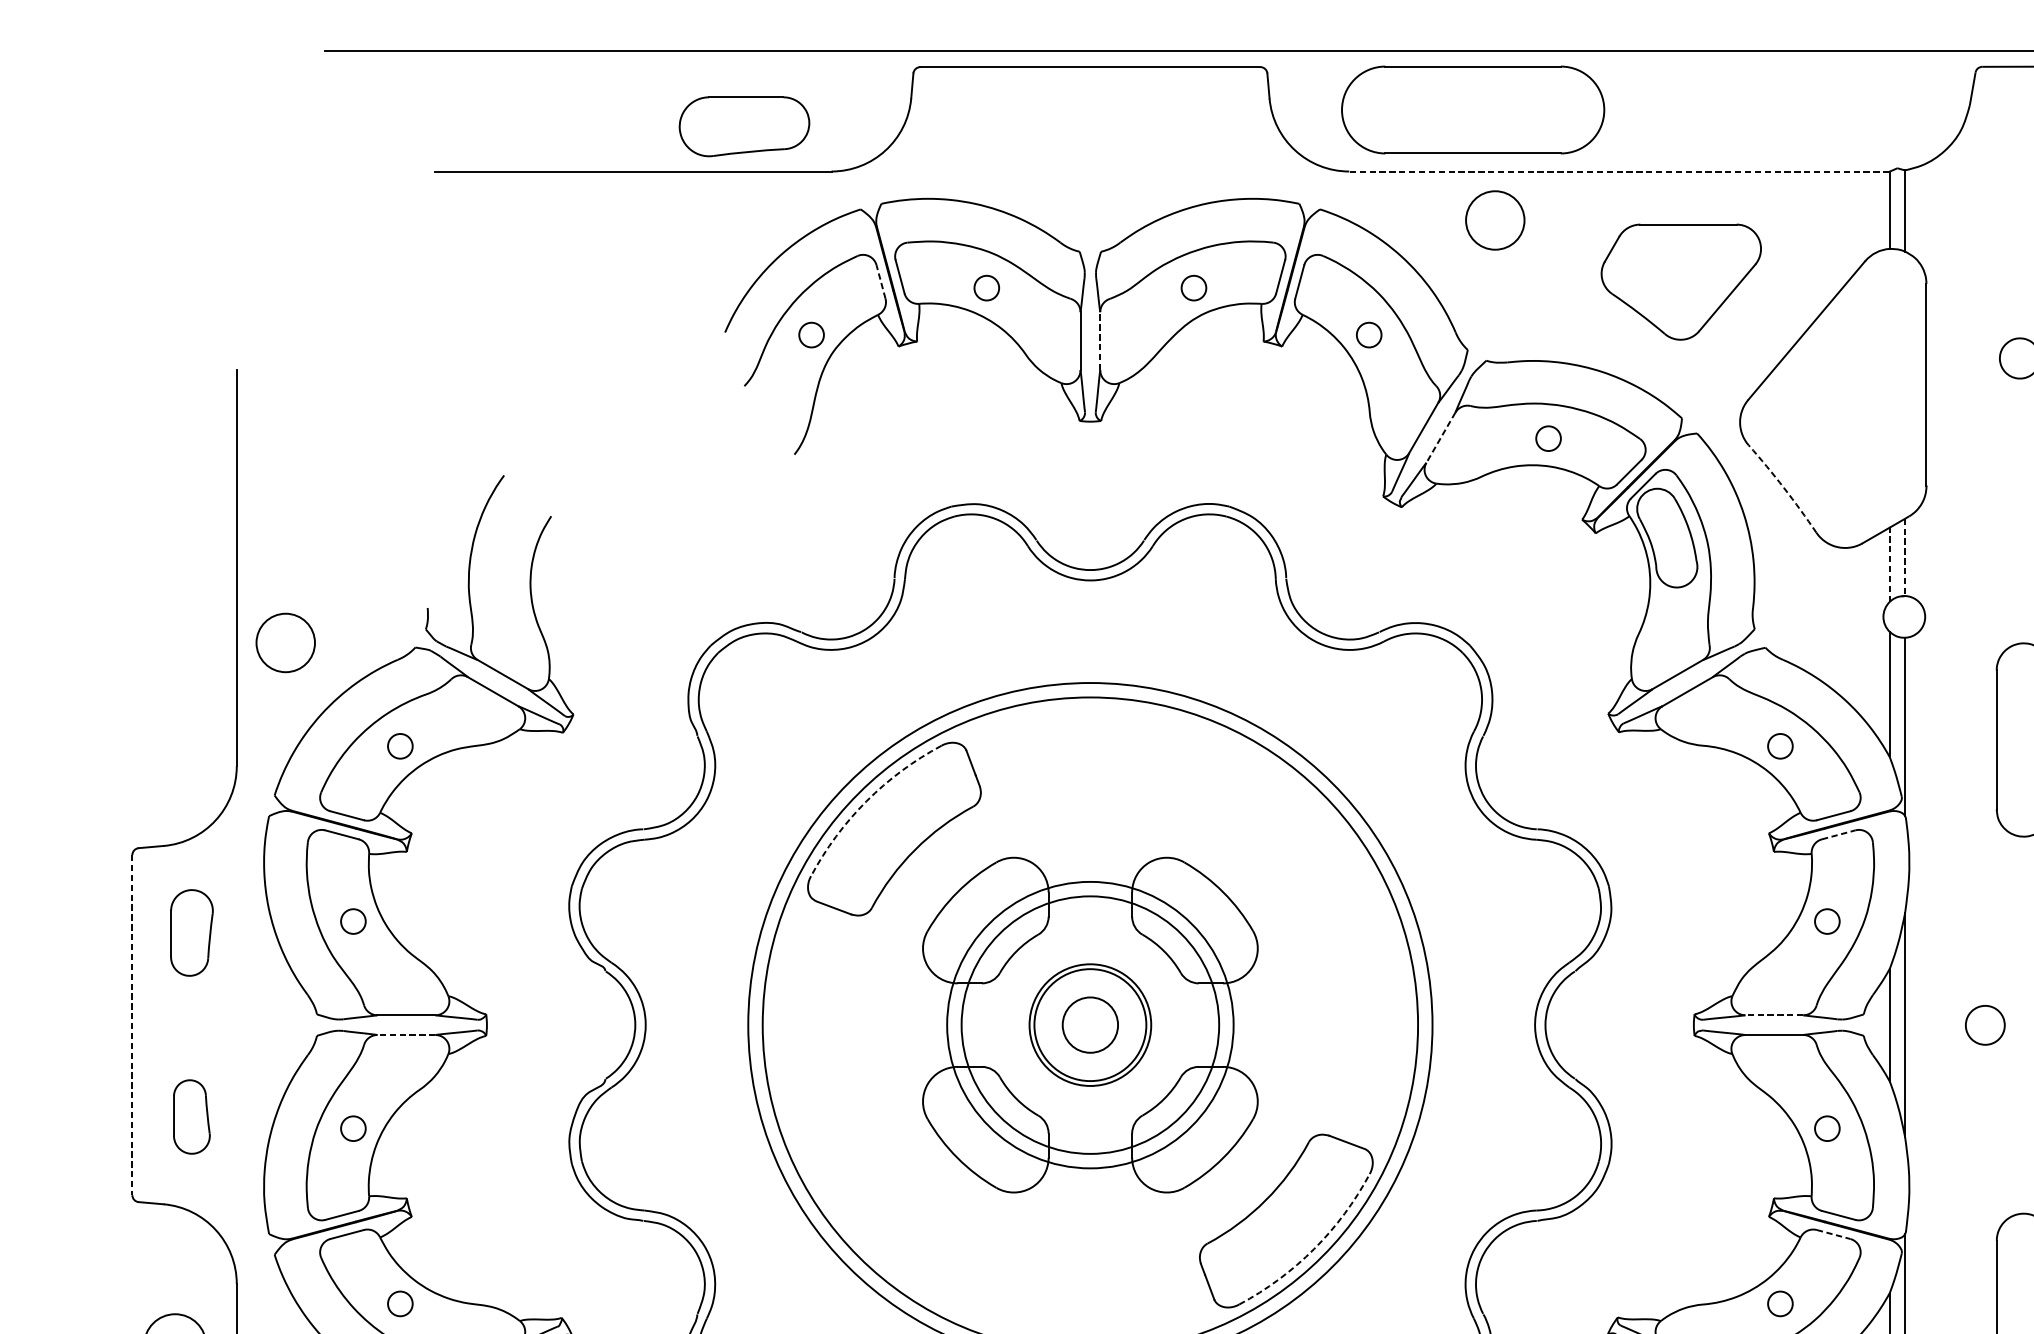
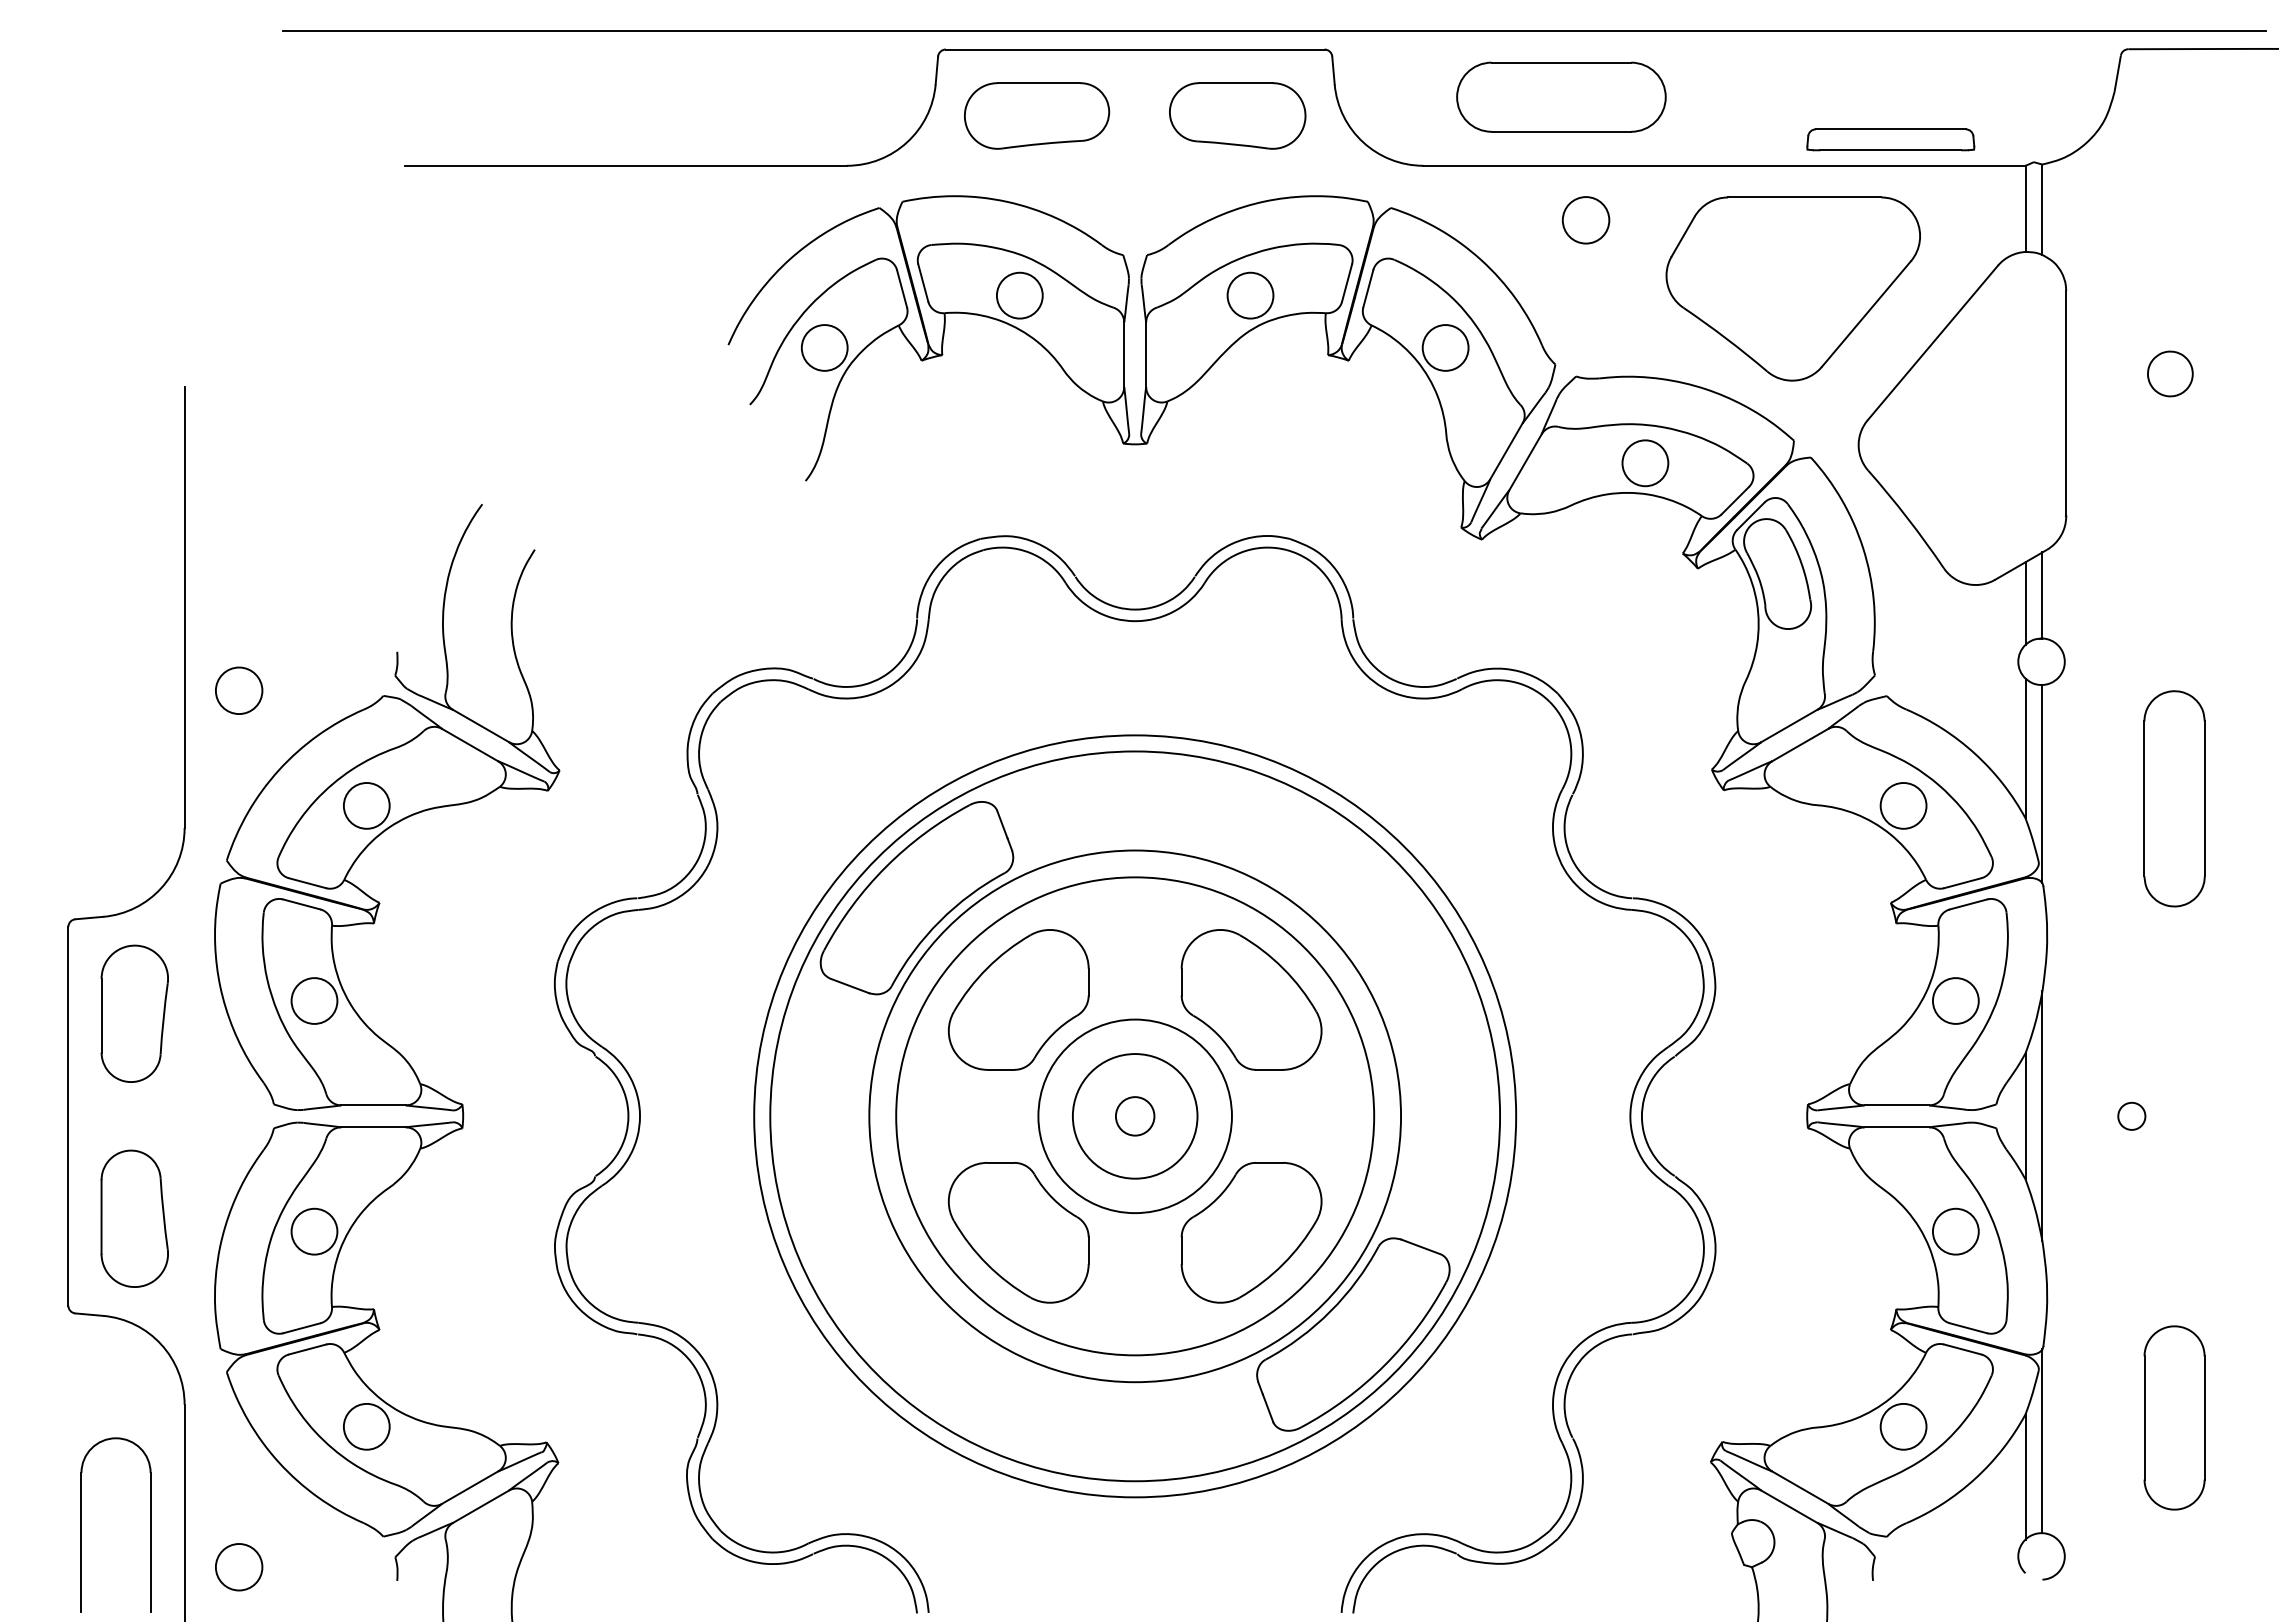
part: (1473, 109) -> (1561, 96), size x0.71
part: (744, 126) -> (1037, 115), moved
part: (1182, 126) -> (1237, 115), added
part: (1768, 147) -> (1890, 139), added
line: (1619, 171) -> (1724, 165), dashed -> solid
circle: (1494, 220) -> (1585, 220), size x0.71
line: (880, 281) -> (901, 288), dashed -> solid
part: (1680, 281) -> (1792, 288), size x1.43
circle: (986, 287) -> (1019, 295), size x1.67
circle: (1193, 287) -> (1250, 295), size x1.67
circle: (811, 334) -> (824, 347), size x1.67
circle: (1369, 334) -> (1445, 347), size x1.67
line: (1100, 340) -> (1146, 354), dashed -> solid
line: (1440, 437) -> (1525, 462), dashed -> solid
circle: (1548, 438) -> (1645, 463), size x1.67
arc: (1783, 488) -> (1907, 518), dashed -> solid
line: (1905, 557) -> (2042, 595), dashed -> solid
line: (1889, 564) -> (2025, 603), dashed -> solid
circle: (285, 642) -> (238, 690), size x0.71
circle: (400, 745) -> (366, 805), size x1.67
circle: (1780, 745) -> (1903, 805), size x1.67
arc: (866, 801) -> (885, 867), dashed -> solid
line: (1838, 834) -> (1968, 904), dashed -> solid
circle: (353, 921) -> (314, 1000), size x1.67
circle: (1827, 921) -> (1955, 1000), size x1.67
part: (191, 932) -> (134, 1013), size x1.43
line: (1774, 1015) -> (1896, 1105), dashed -> solid
part: (1985, 1024) -> (2131, 1115), size x0.62
line: (132, 1025) -> (68, 1116), dashed -> solid
circle: (1089, 1025) -> (1134, 1116), size x0.62
circle: (1089, 1025) -> (1134, 1116), size x1.43
circle: (1090, 1025) -> (1135, 1116), size x1.67
circle: (1090, 1025) -> (1135, 1116), size x1.67
line: (406, 1035) -> (373, 1127), dashed -> solid
part: (191, 1116) -> (134, 1218), size x1.67
circle: (353, 1128) -> (314, 1231), size x1.67
circle: (1827, 1128) -> (1955, 1231), size x1.67
line: (1834, 1234) -> (1963, 1349), dashed -> solid
arc: (1314, 1248) -> (1384, 1365), dashed -> solid
circle: (400, 1303) -> (366, 1426), size x1.67
circle: (1780, 1303) -> (1903, 1426), size x1.67

